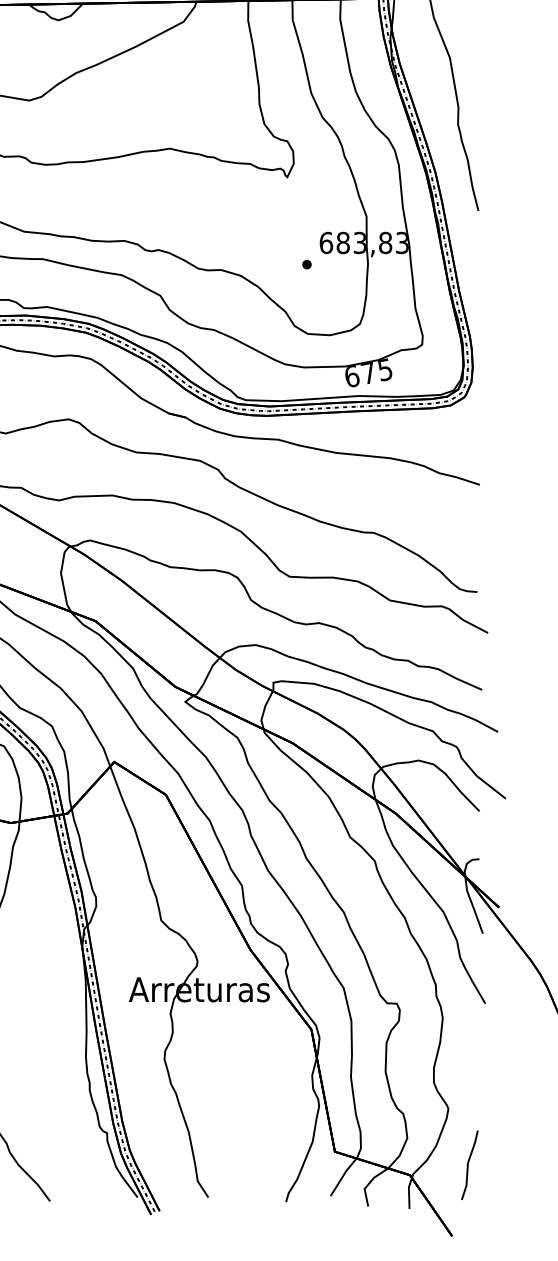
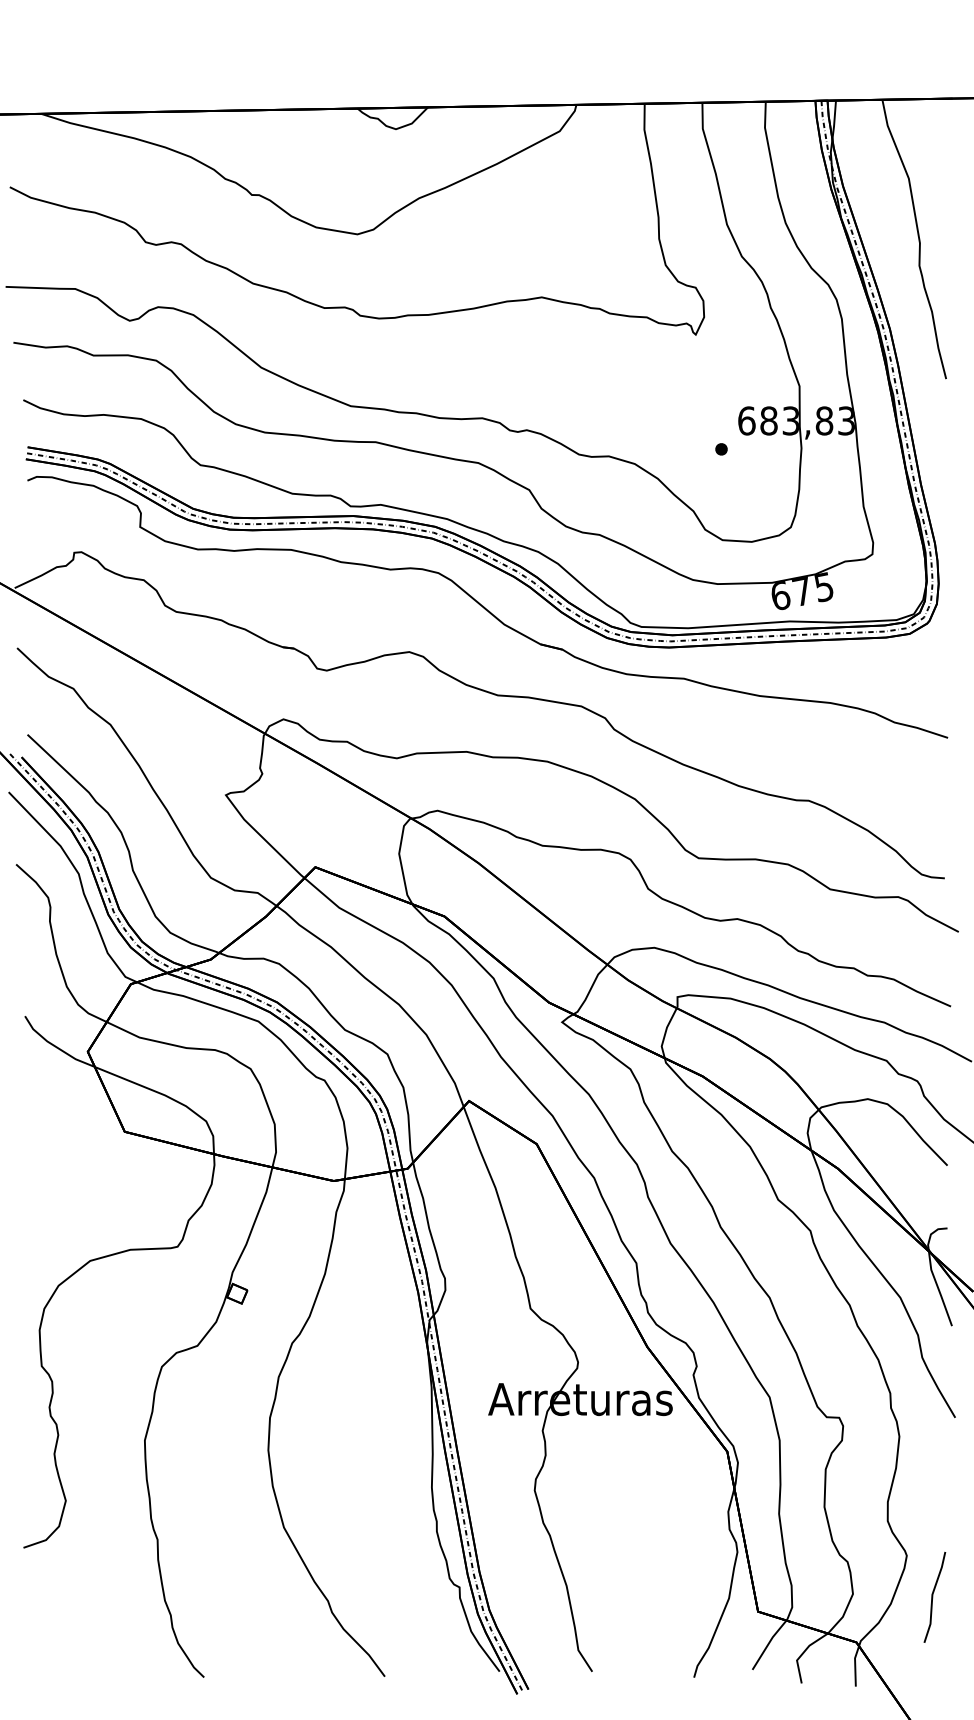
line: (468, 1164) -> (933, 1596), moved

